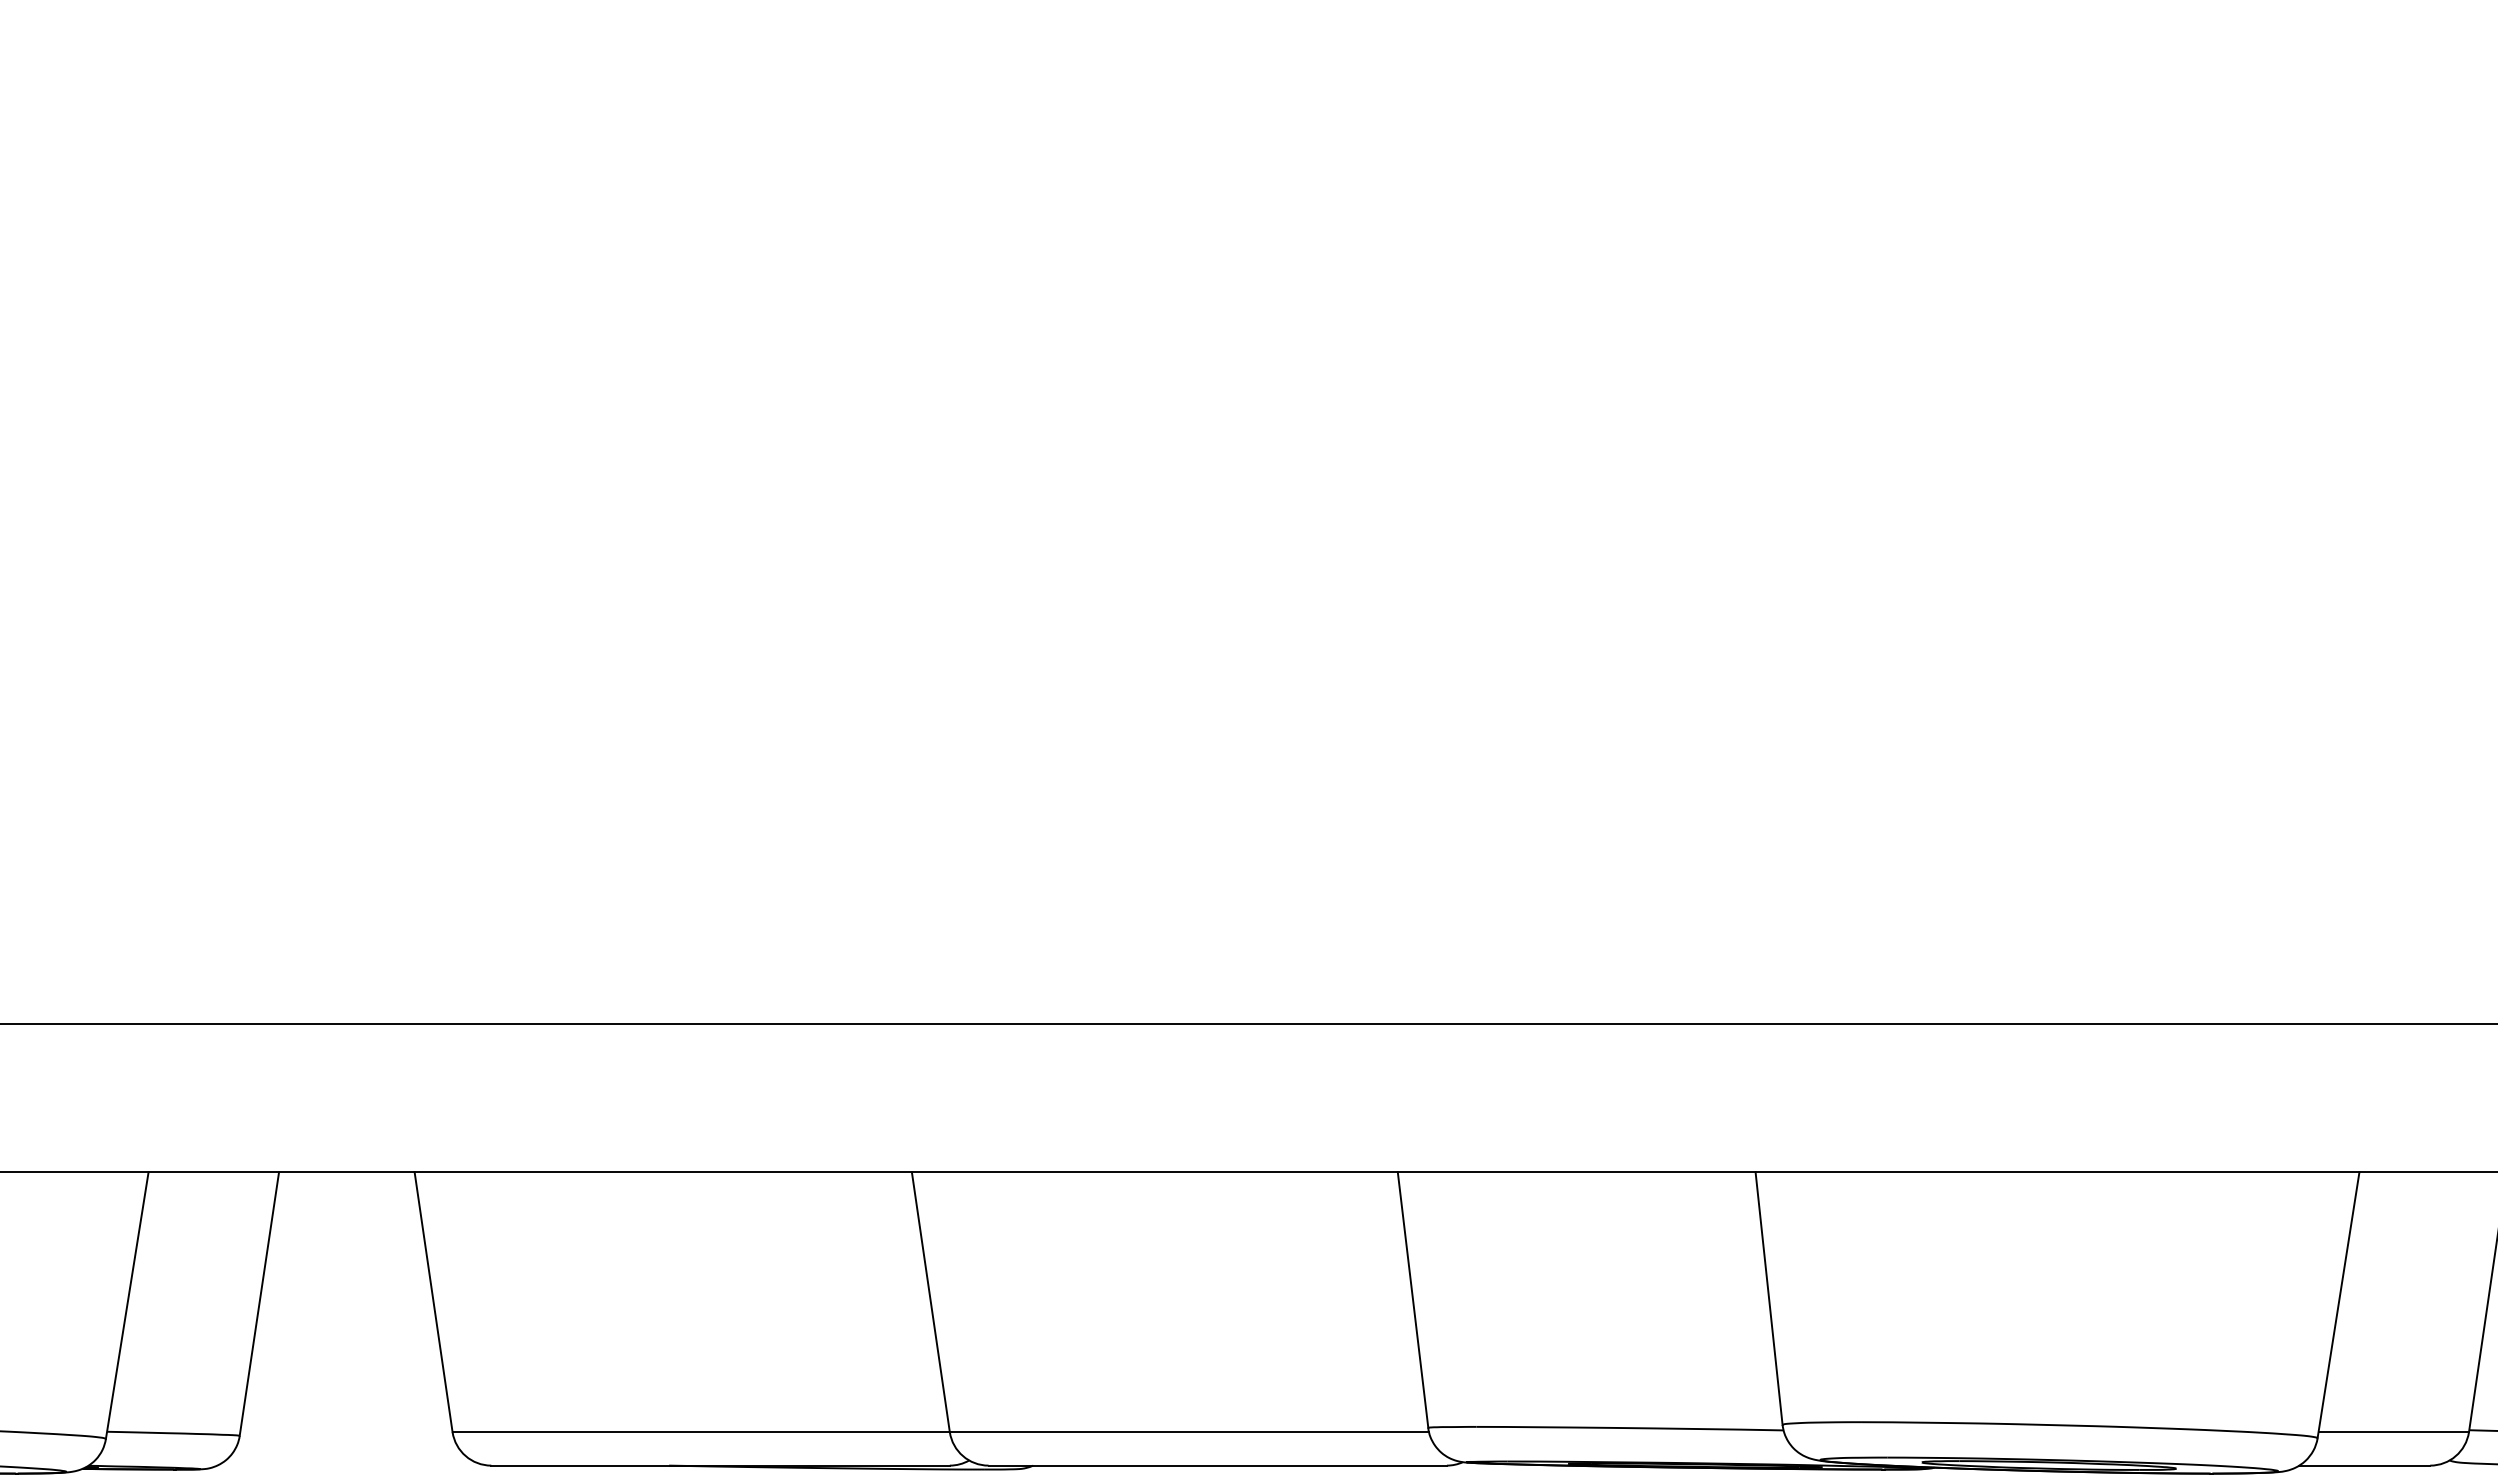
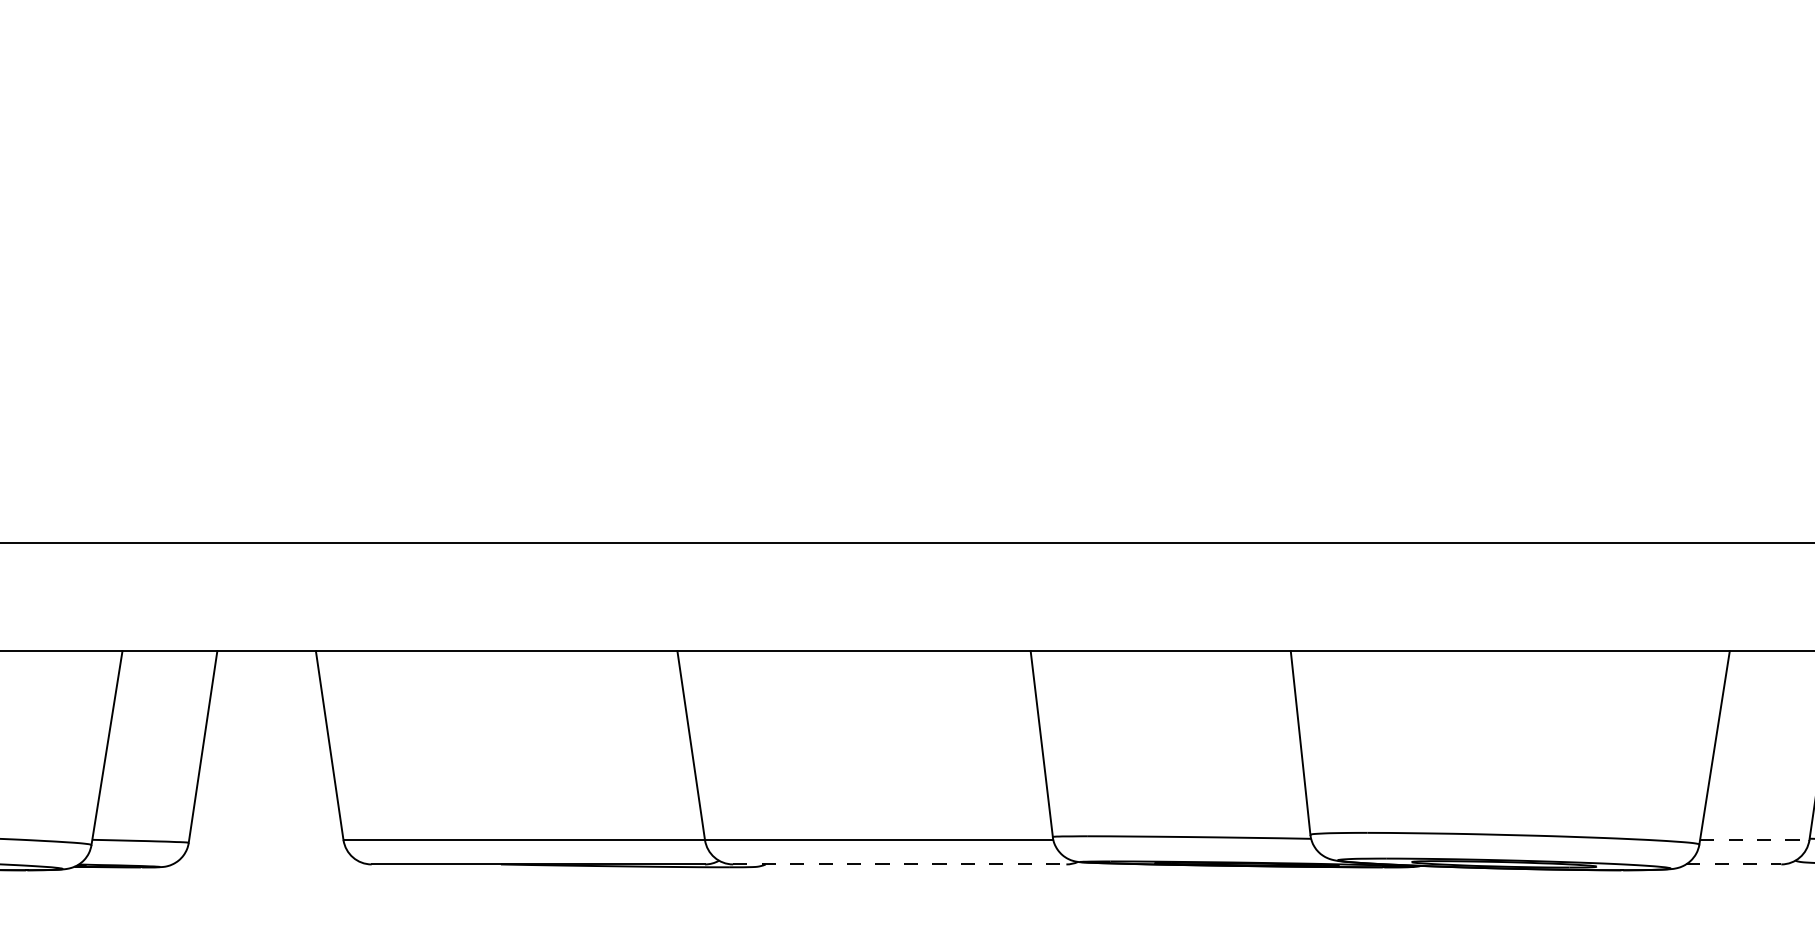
line: (2394, 1432) -> (1755, 840), solid -> dashed
line: (1218, 1465) -> (900, 864), solid -> dashed
line: (2365, 1465) -> (1734, 864), solid -> dashed

